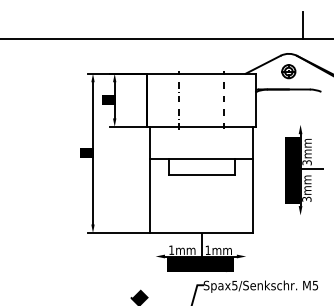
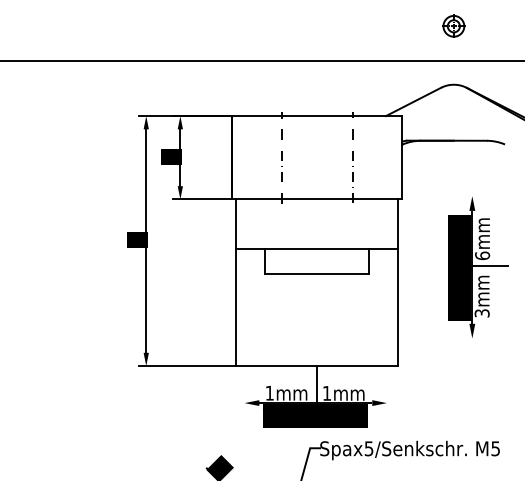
line: (303, 25) -> (476, 40), removed
part: (288, 71) -> (453, 26), moved
text: (306, 162) -> (481, 255), 3mm -> 6mm

